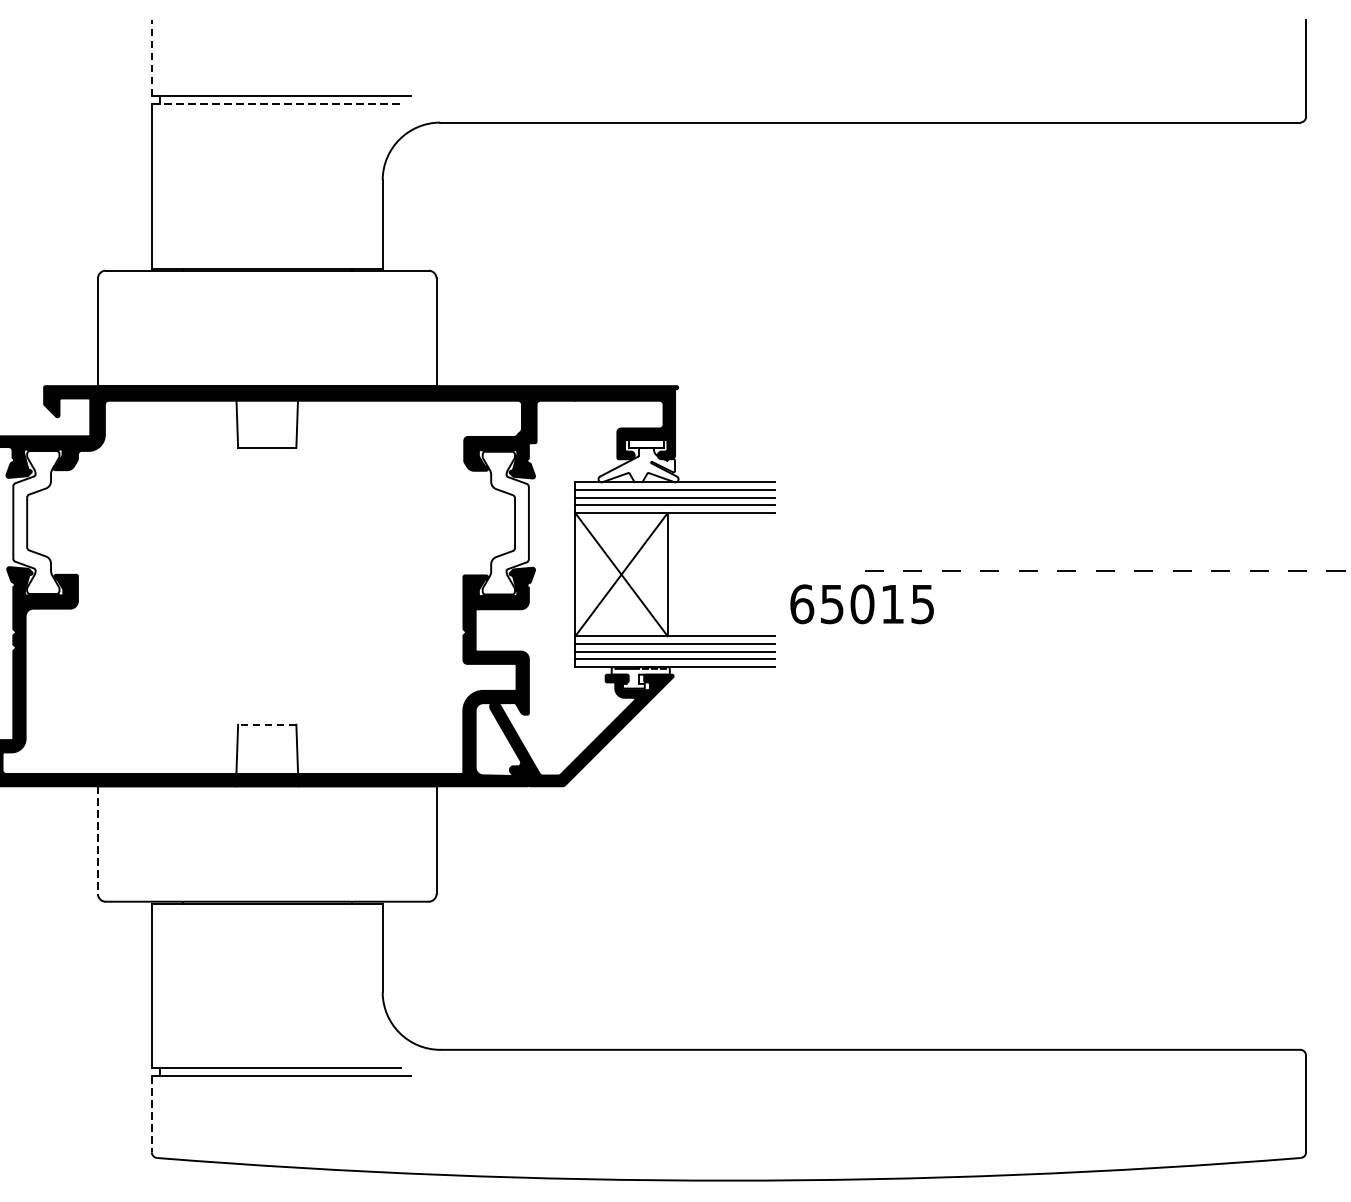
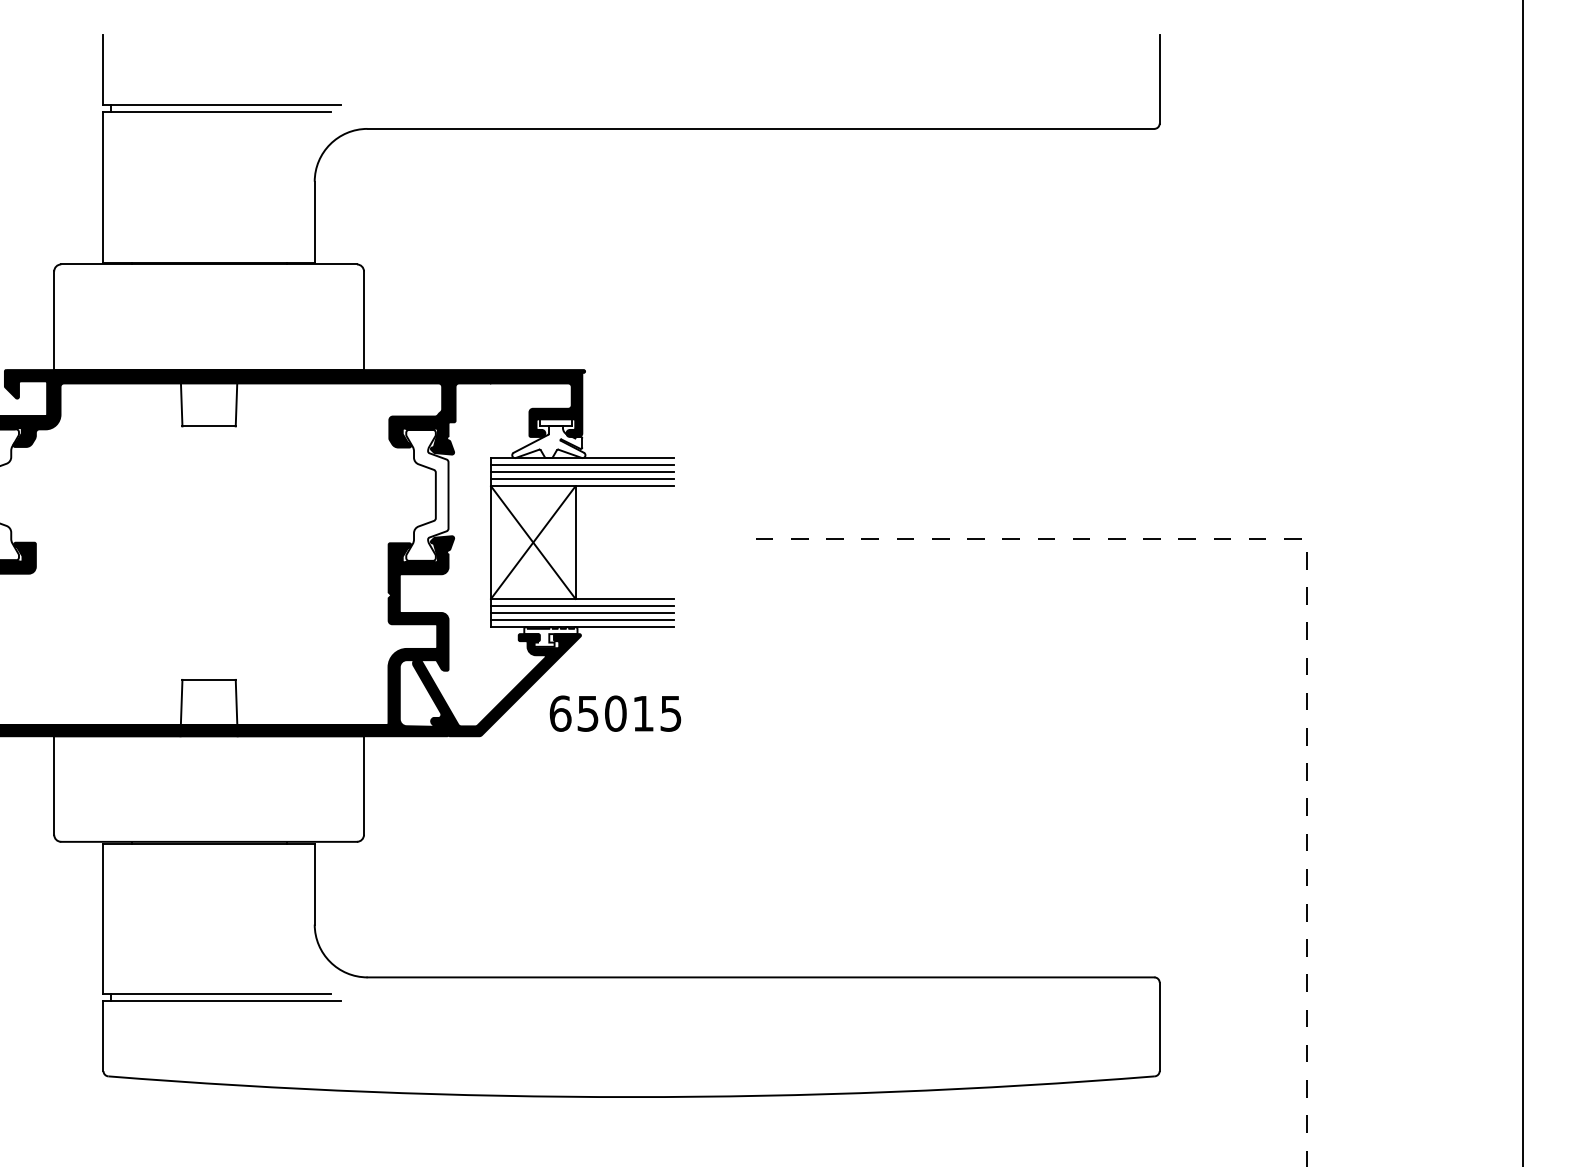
line: (151, 58) -> (103, 70), dashed -> solid
line: (276, 104) -> (217, 112), dashed -> solid
text: (862, 604) -> (615, 713), moved
line: (267, 724) -> (209, 679), dashed -> solid
line: (98, 841) -> (54, 786), dashed -> solid
line: (151, 1114) -> (103, 1036), dashed -> solid

